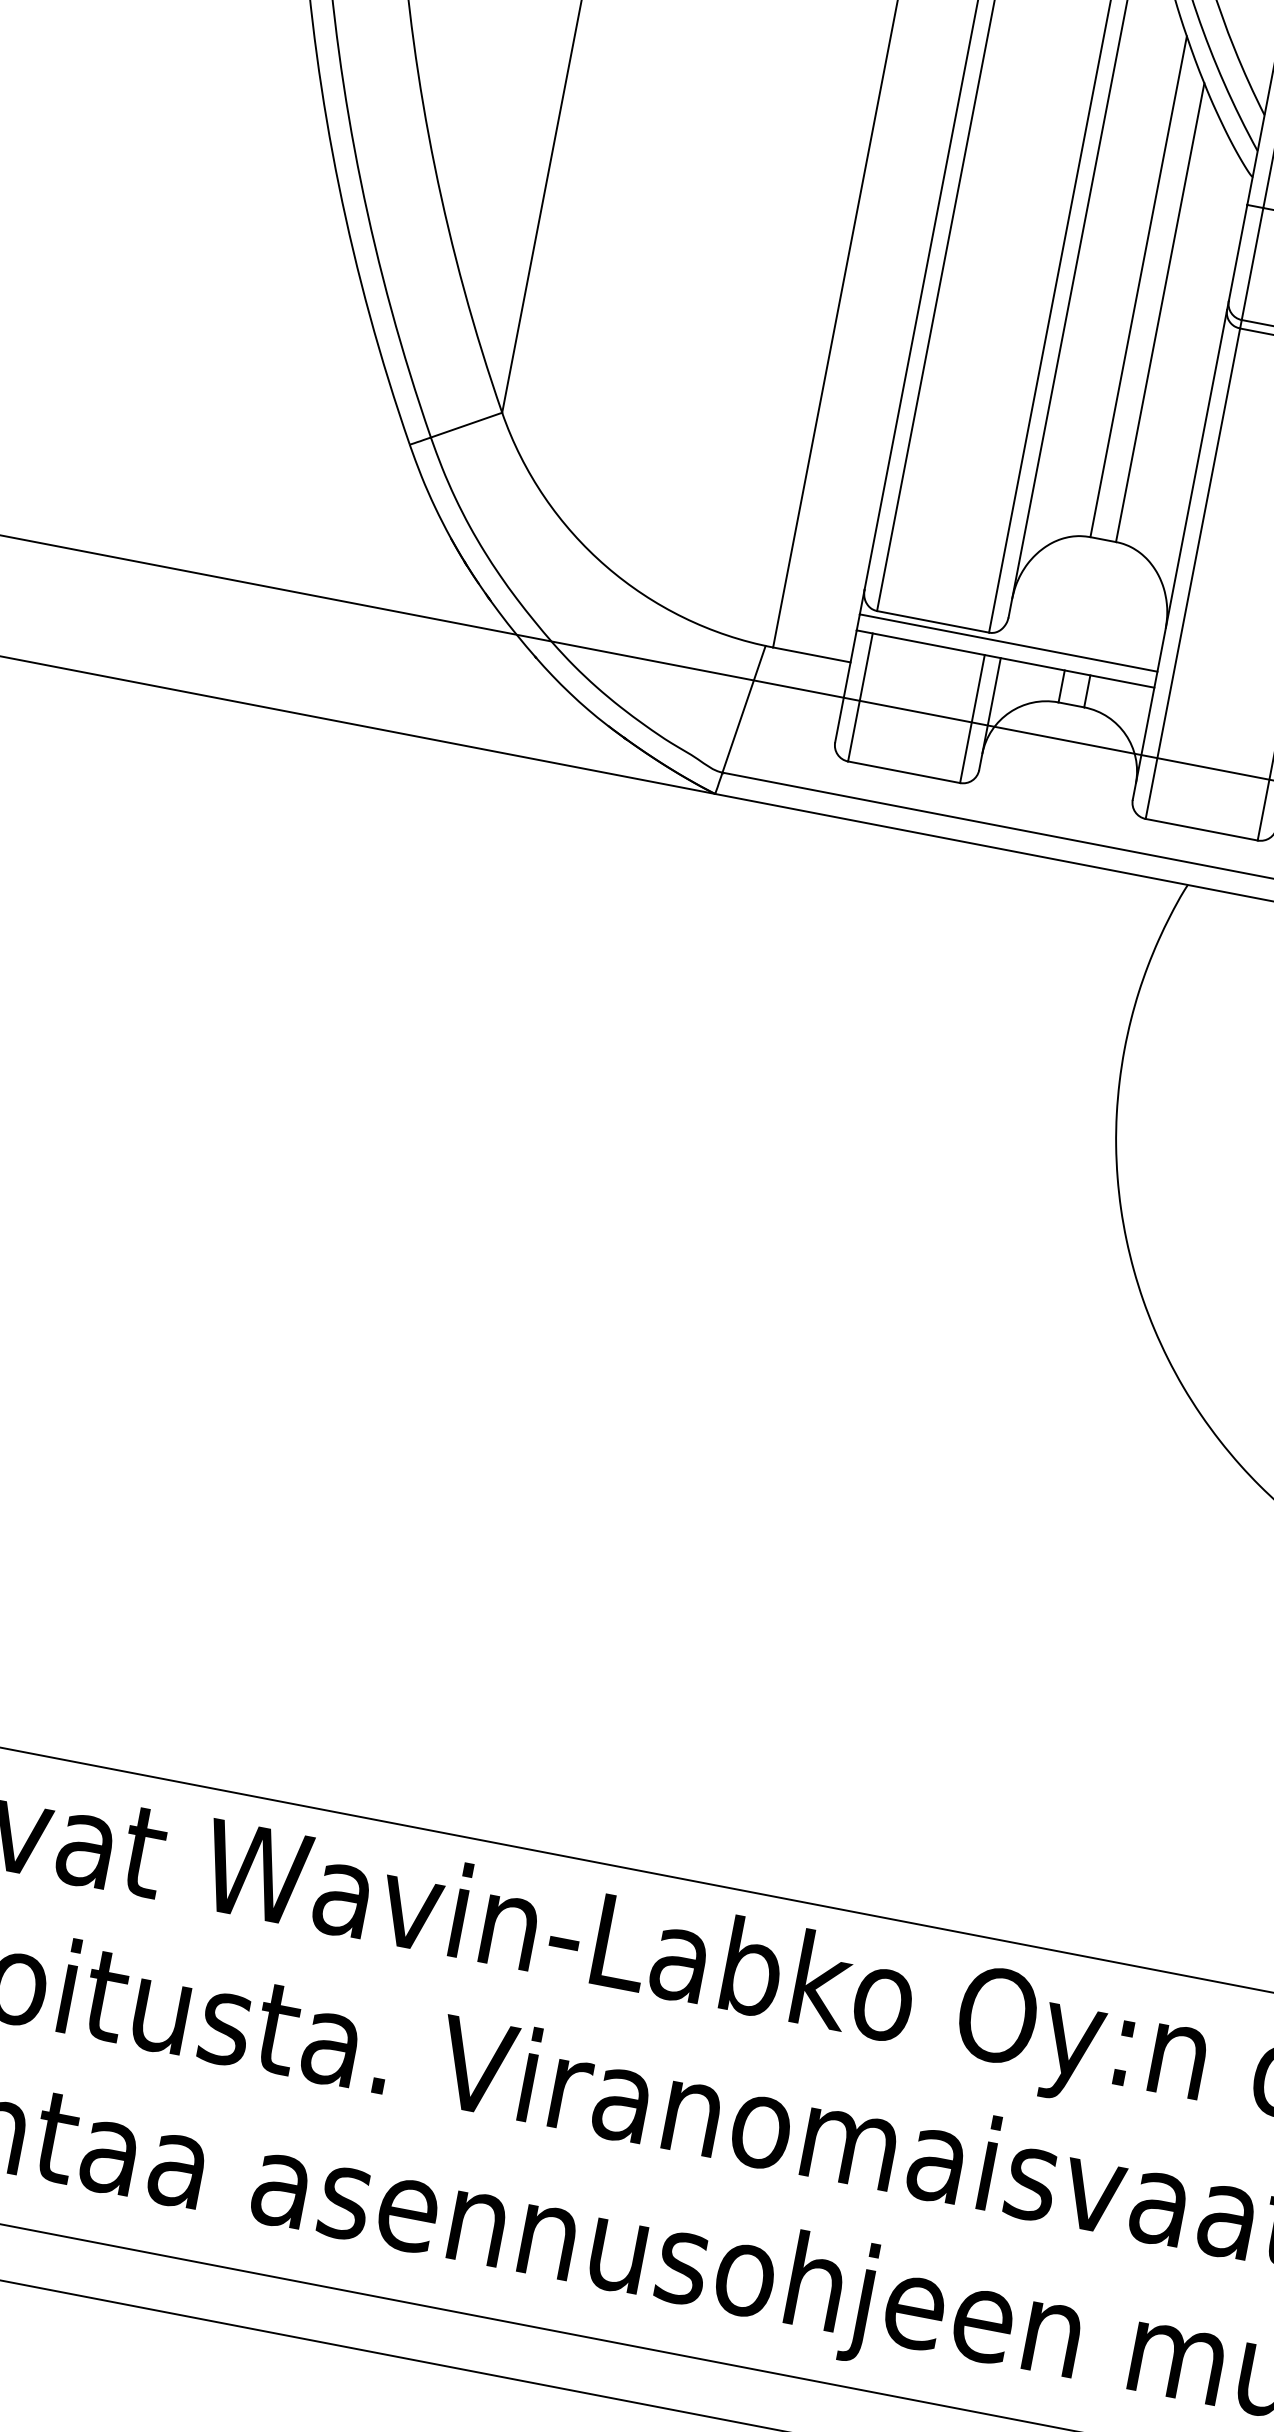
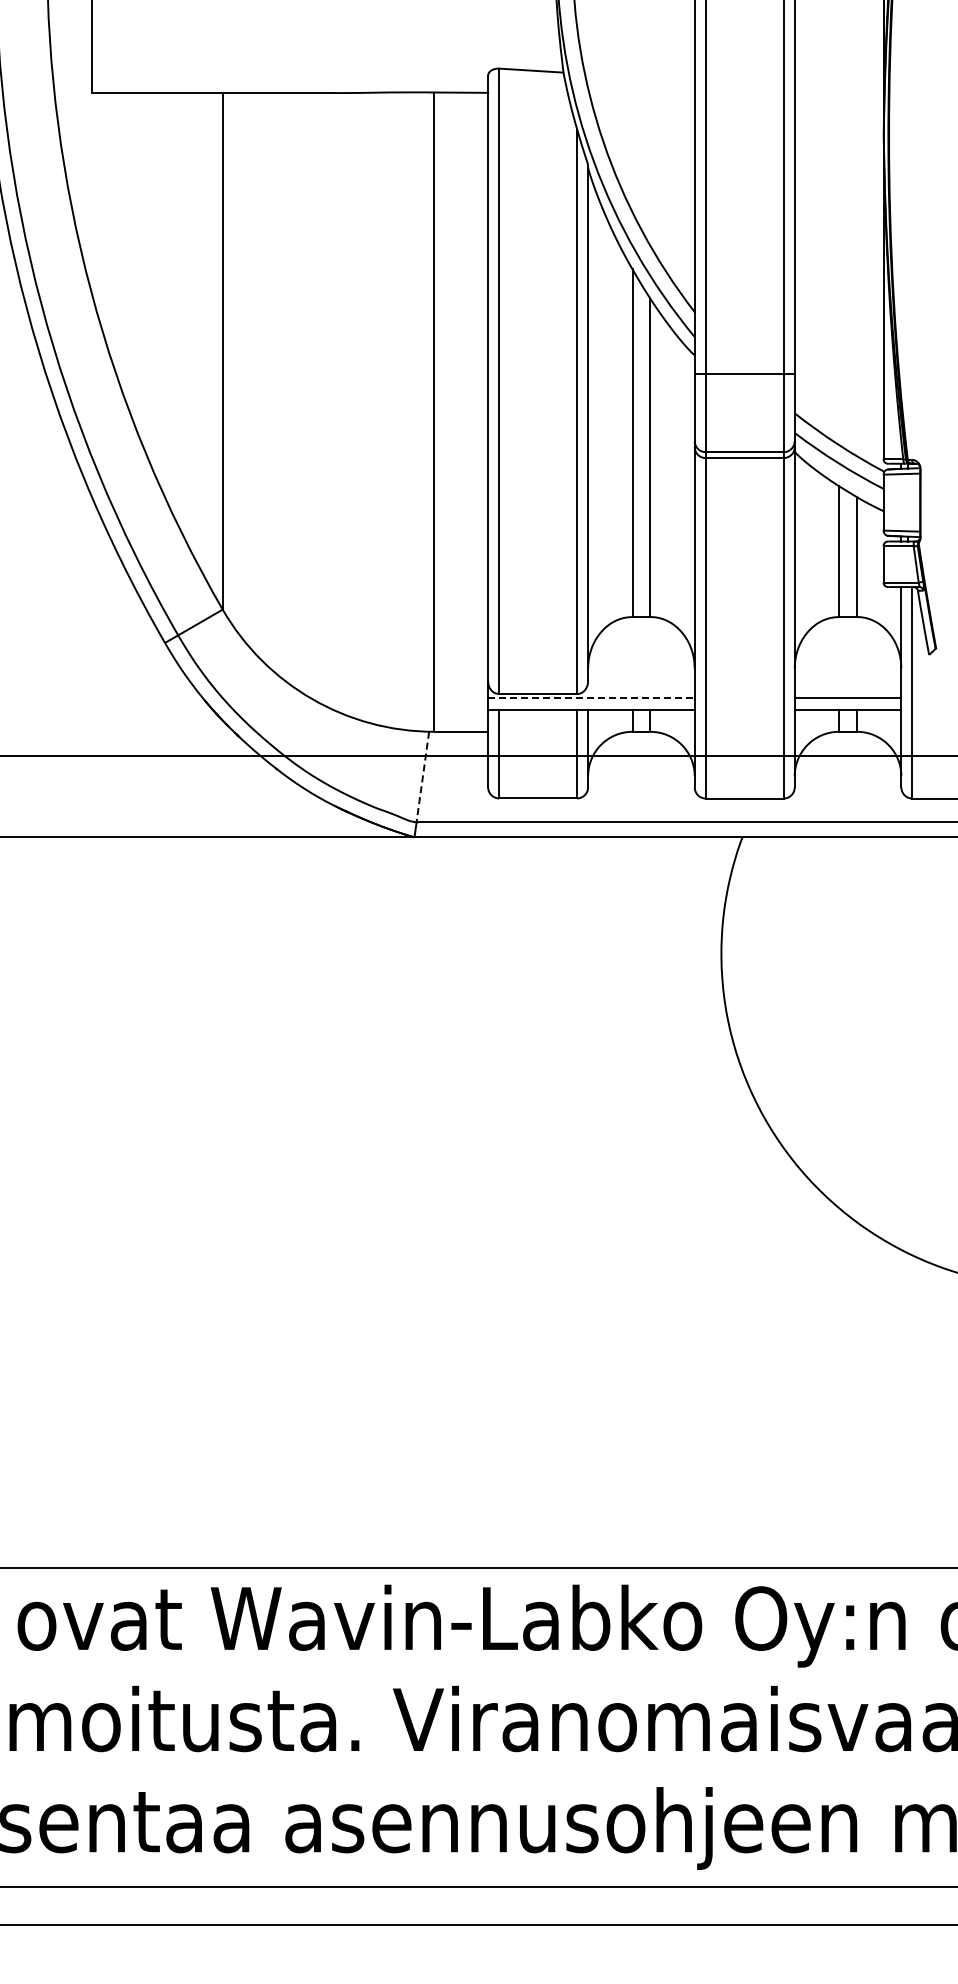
line: (1008, 643) -> (591, 698), solid -> dashed
line: (743, 708) -> (422, 776), solid -> dashed

